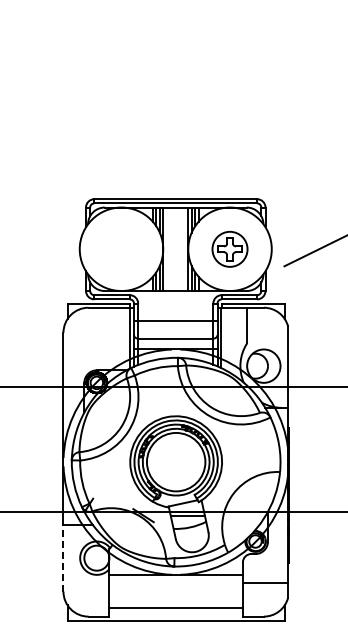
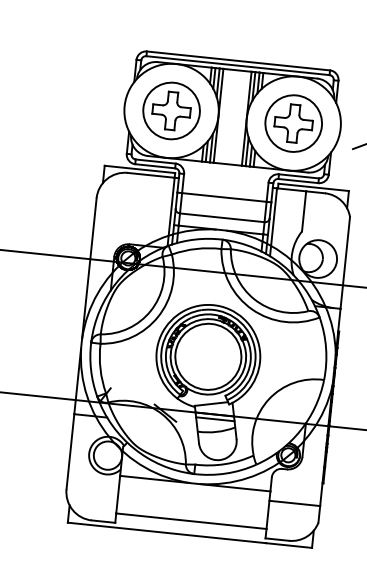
part: (121, 249) -> (171, 111), added
part: (229, 249) -> (293, 123), size x1.43
line: (63, 557) -> (70, 450), dashed -> solid

